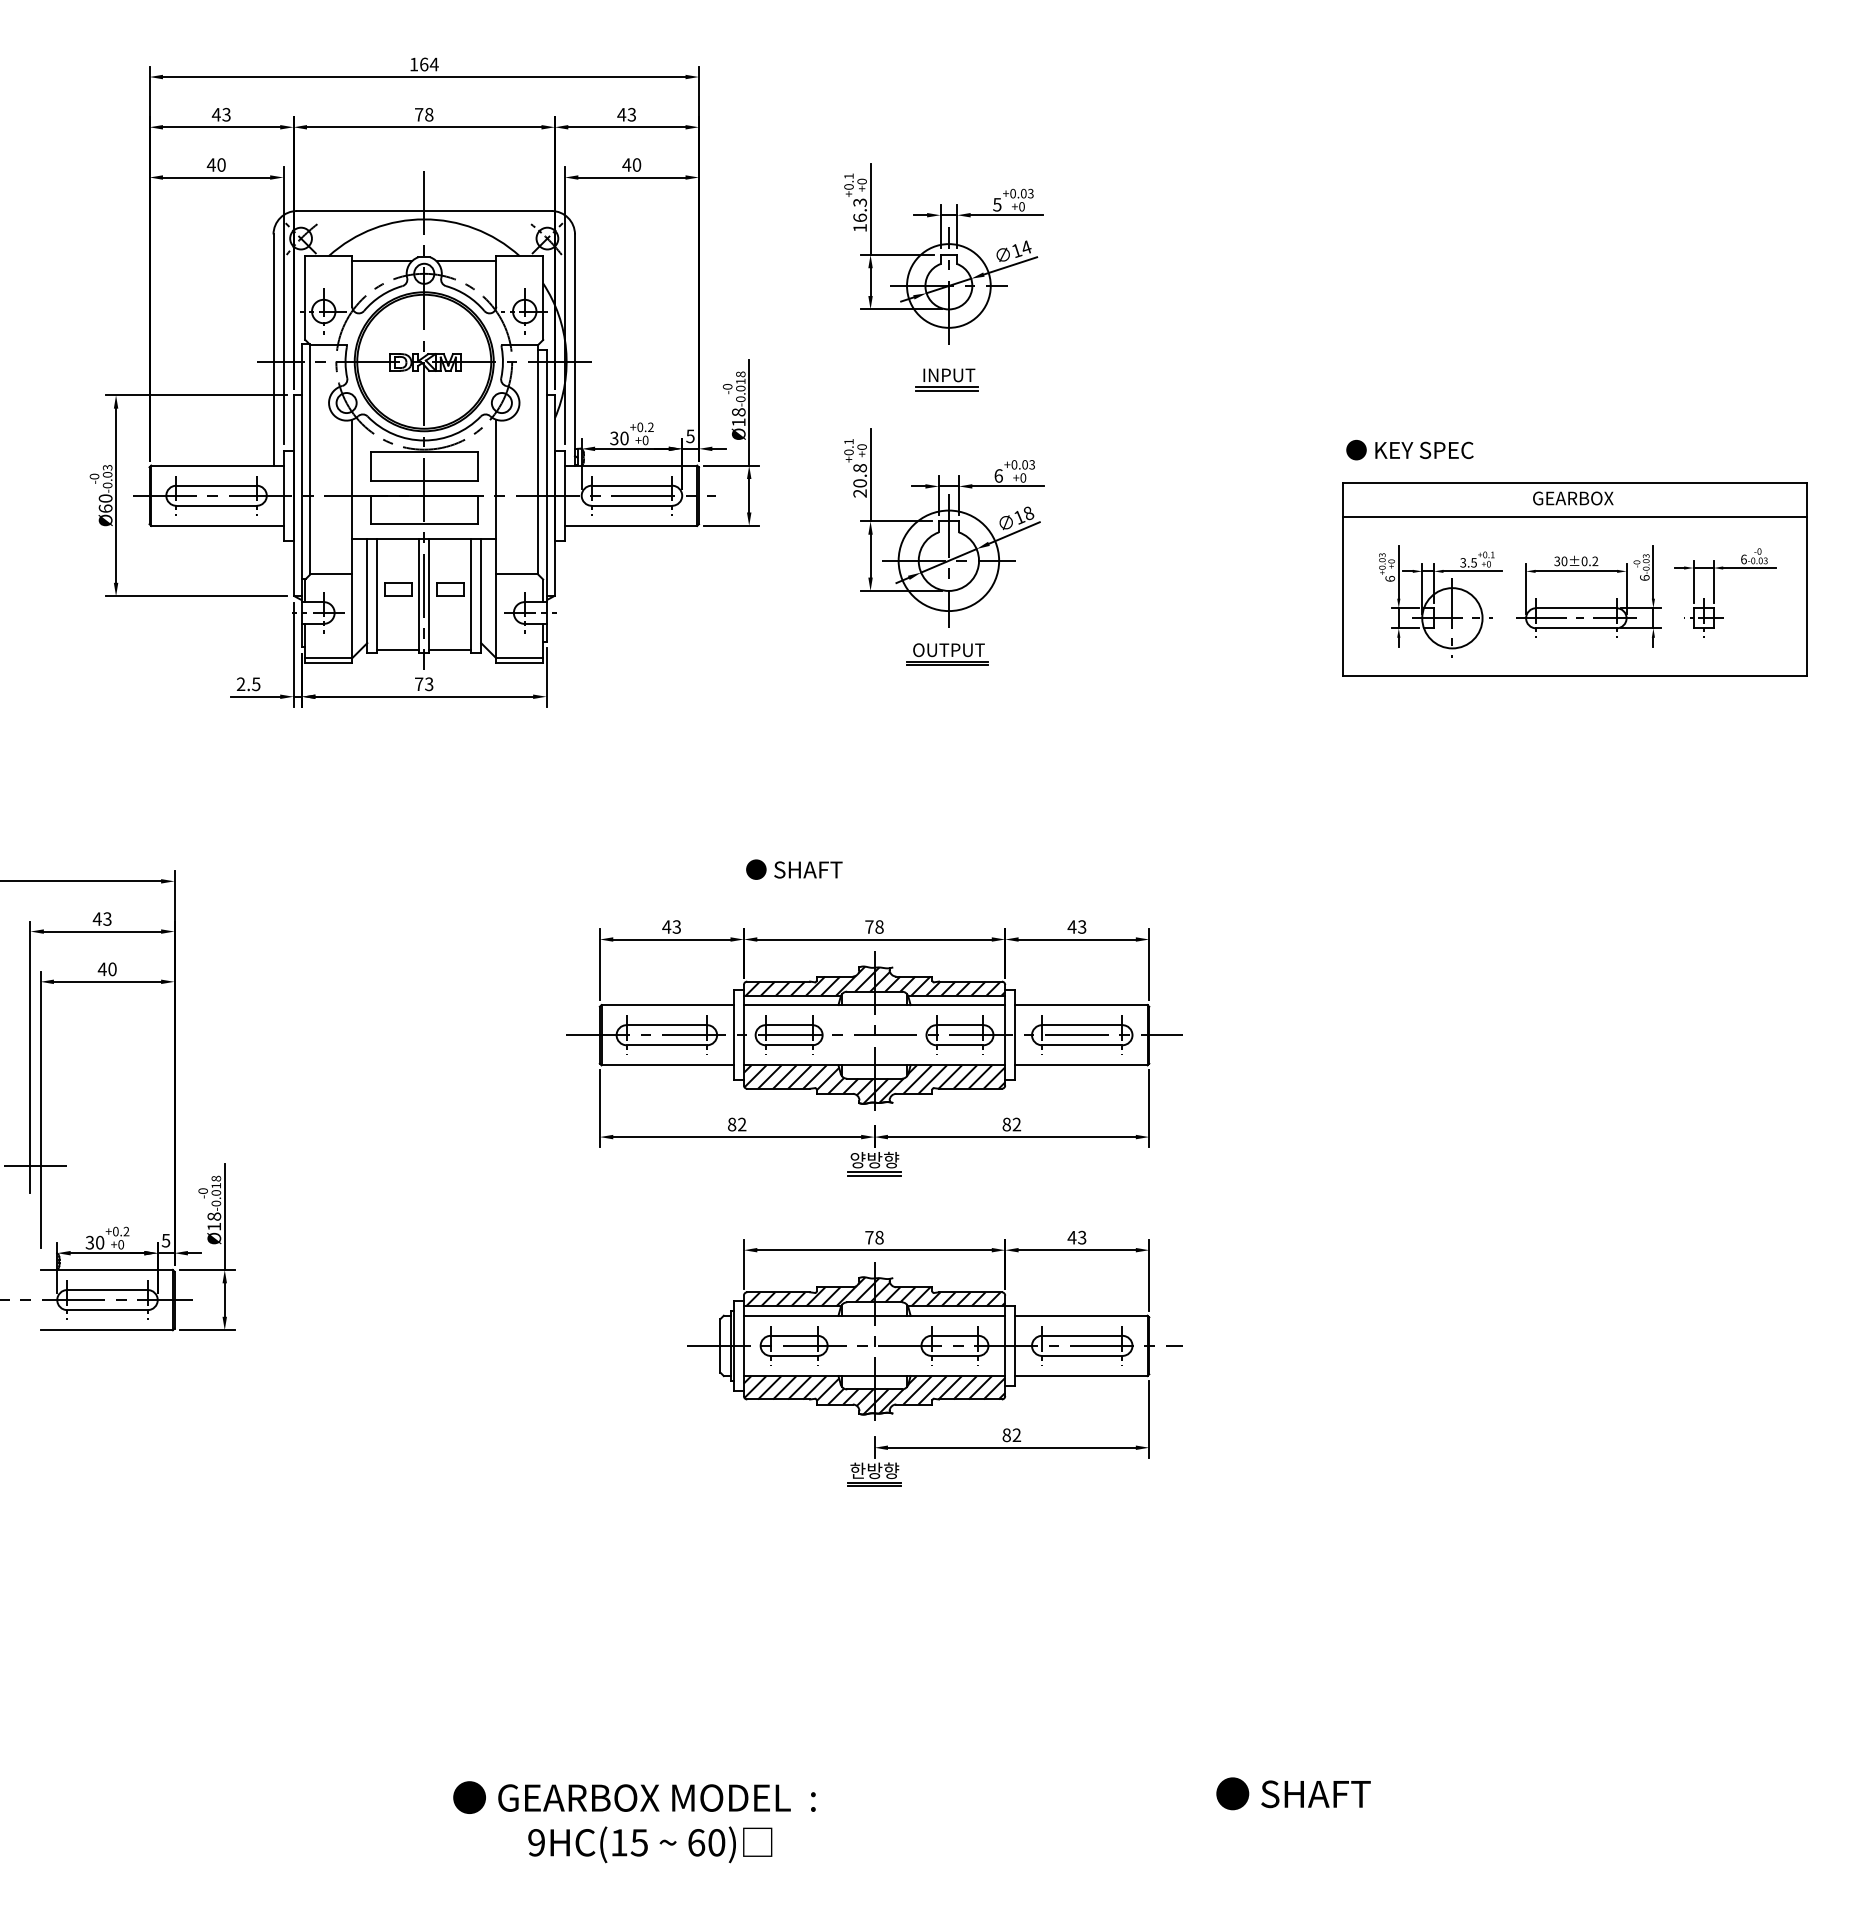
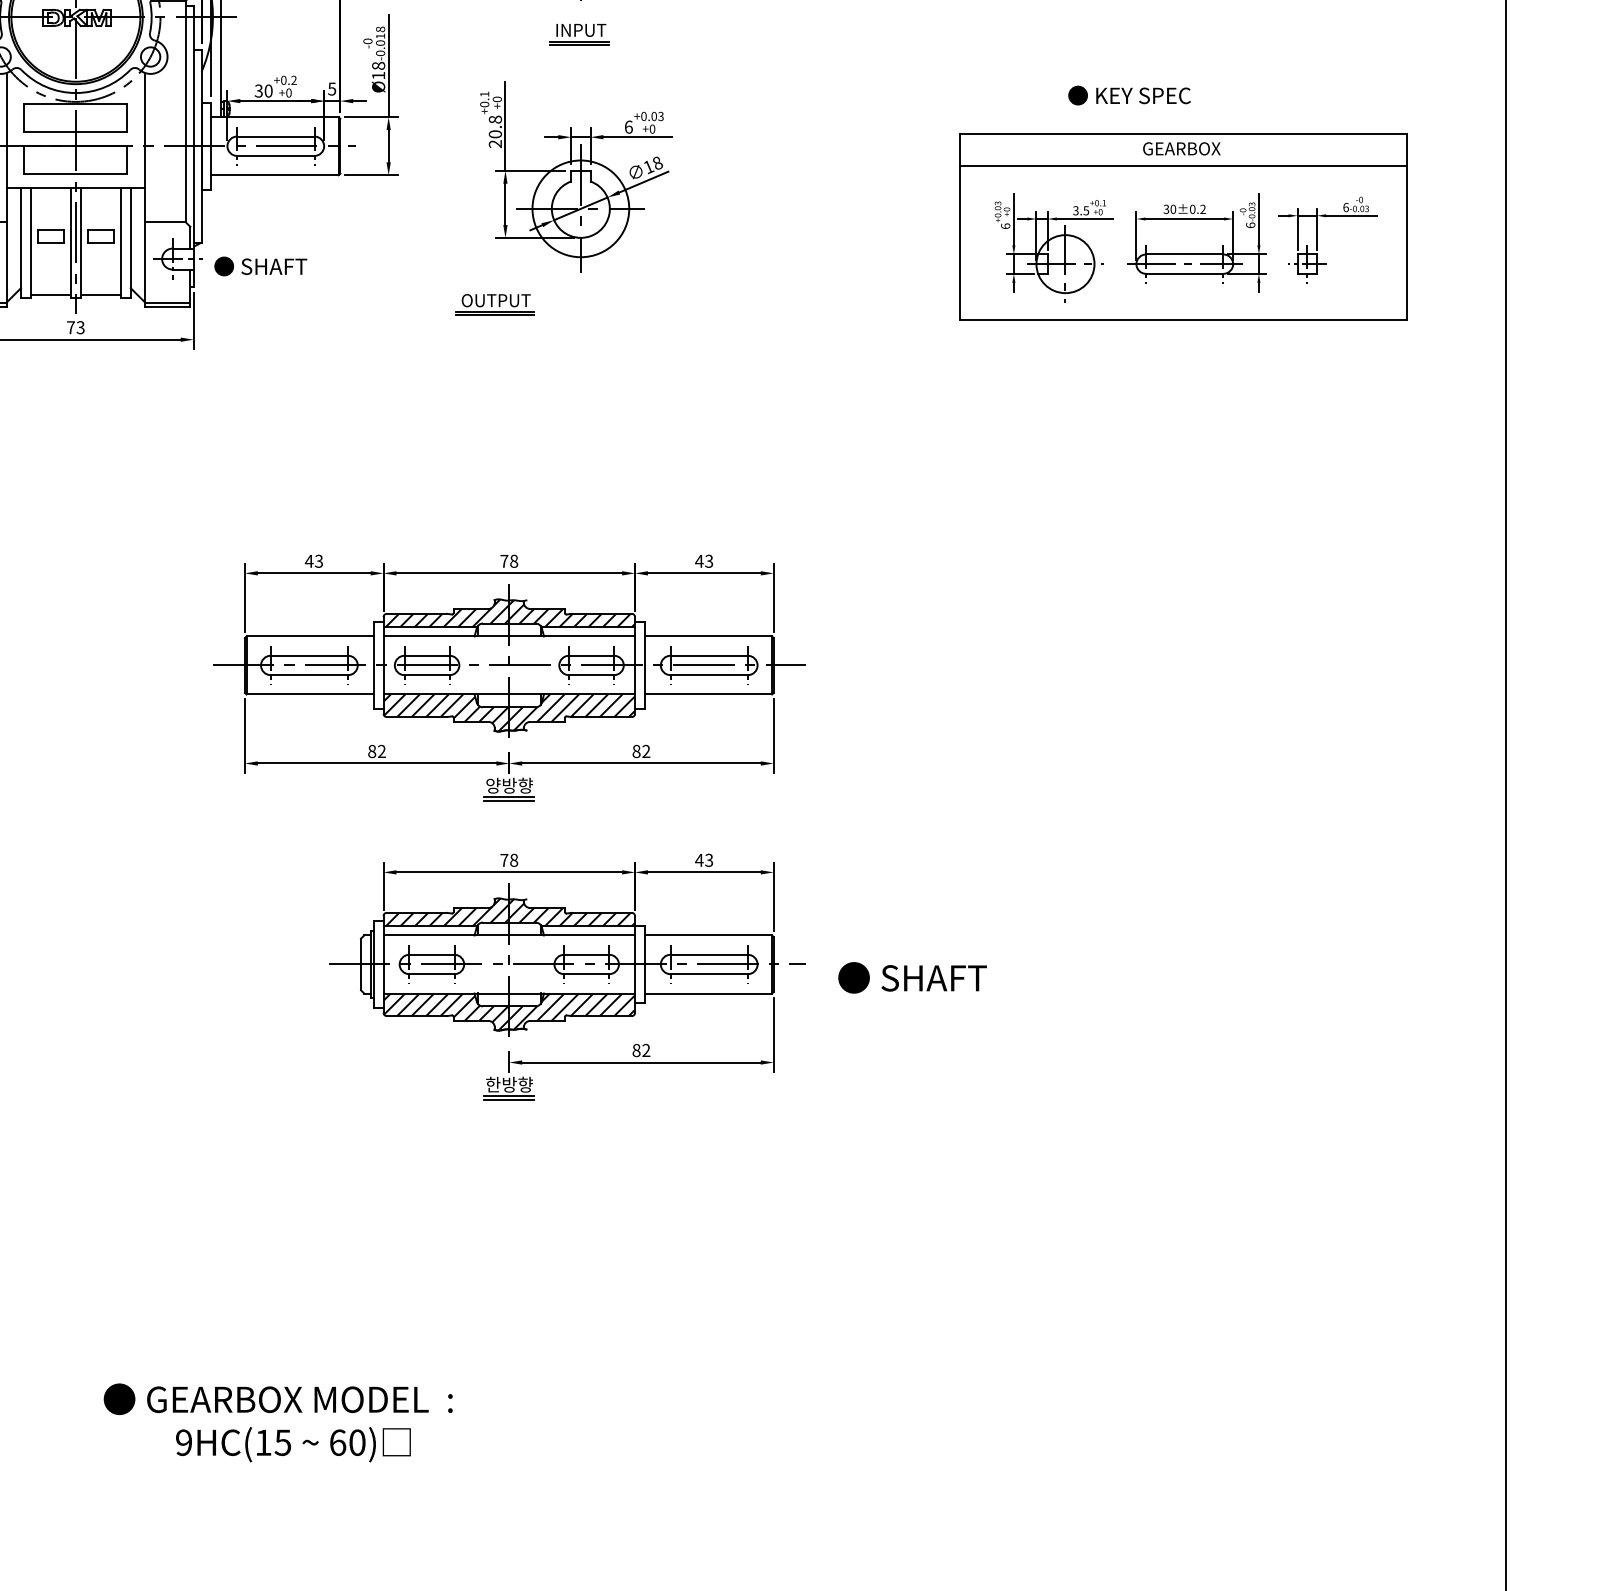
text: (1409, 449) -> (1129, 94), moved
part: (947, 654) -> (494, 304), moved
text: (794, 869) -> (260, 266), moved
text: (1293, 1793) -> (912, 977), moved

